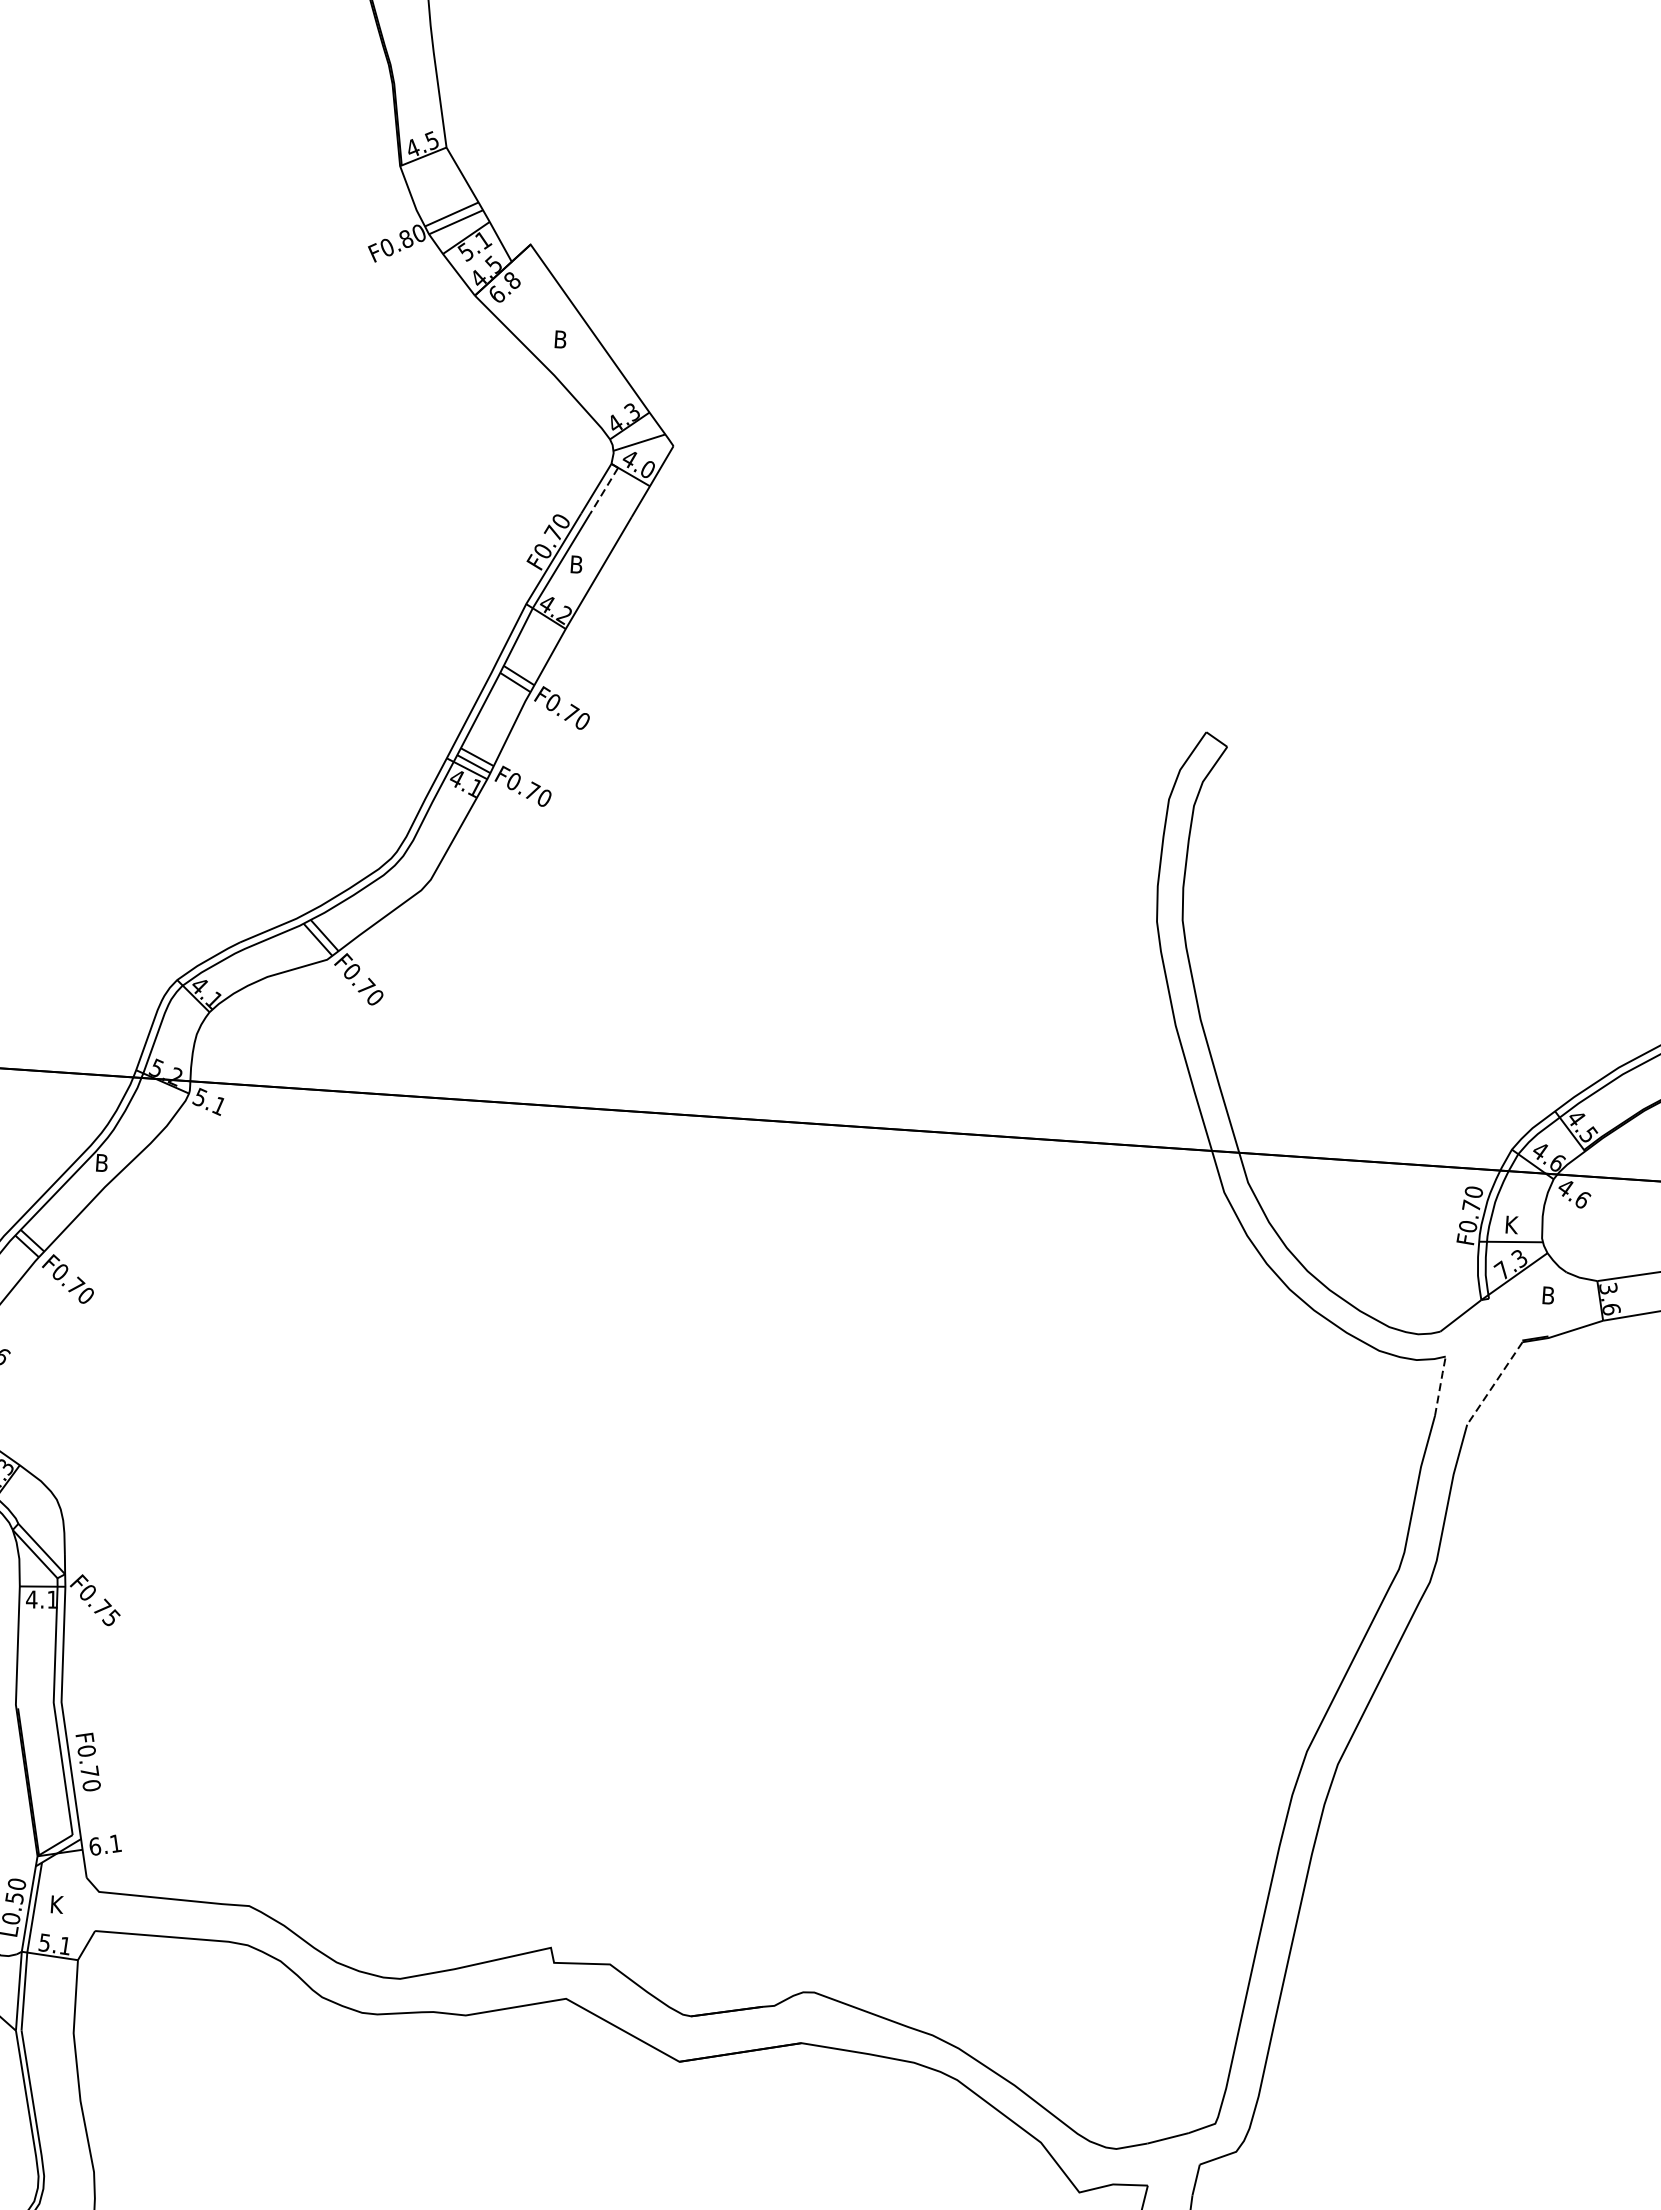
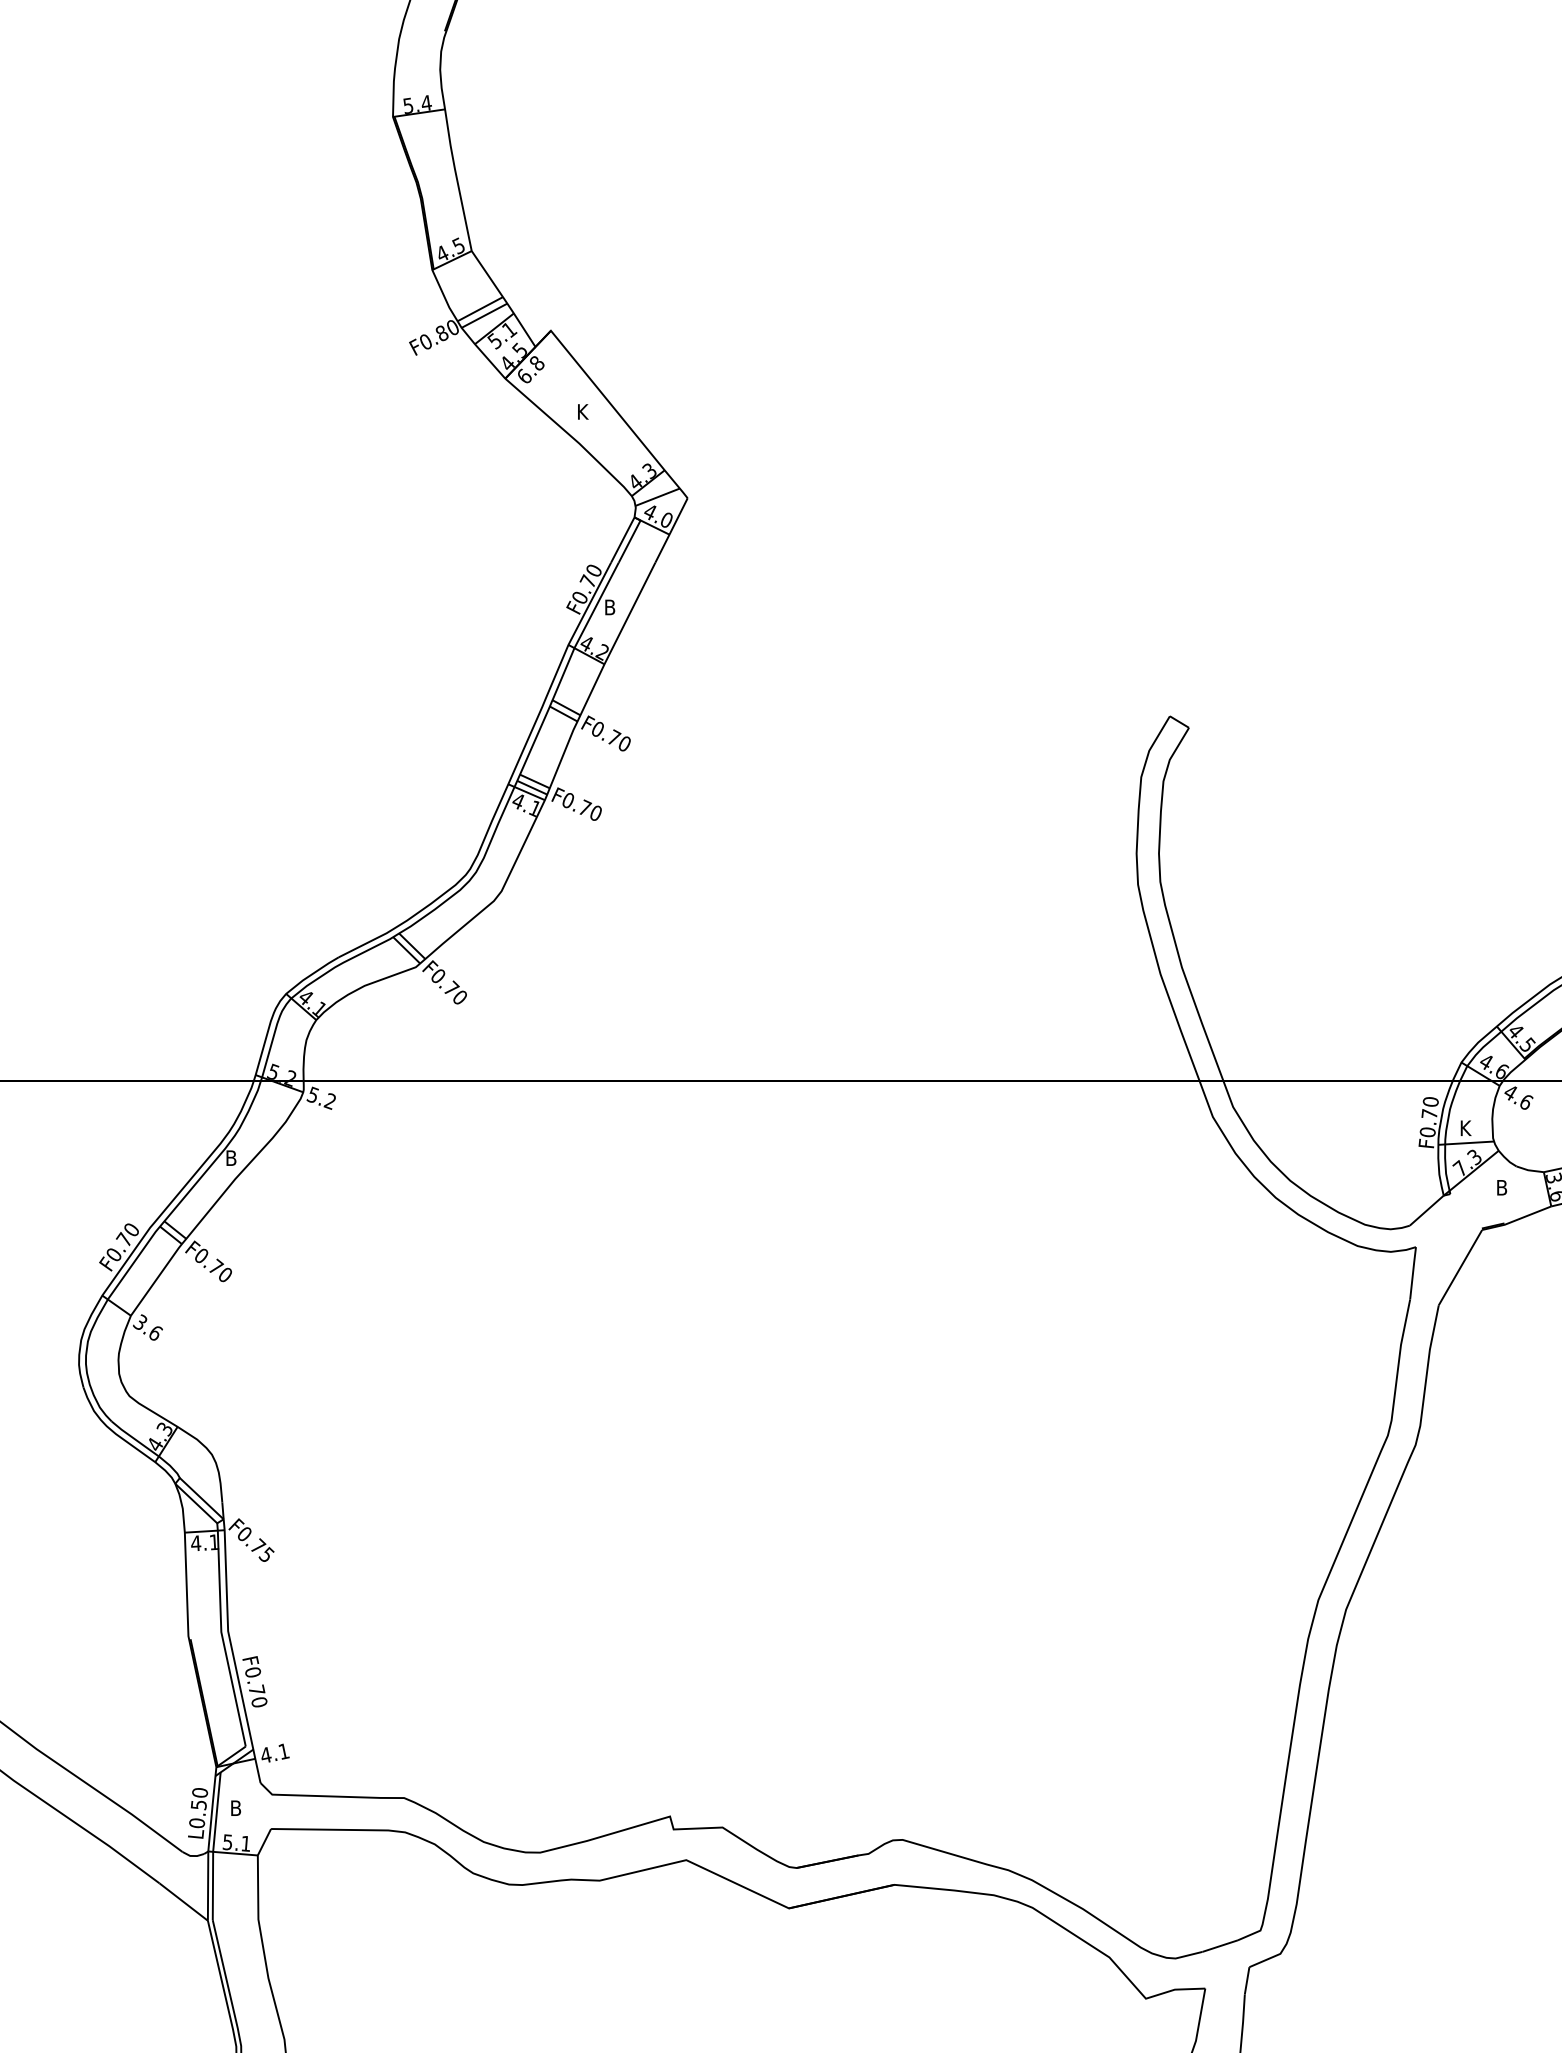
text: (561, 339) -> (583, 411), B -> K
line: (603, 490) -> (629, 541), dashed -> solid
text: (218, 1106) -> (329, 1101), 5.1 -> 5.2
line: (1494, 1384) -> (1460, 1268), dashed -> solid
line: (1440, 1385) -> (1413, 1272), dashed -> solid
text: (95, 1846) -> (266, 1755), 6.1 -> 4.1
text: (58, 1903) -> (237, 1807), K -> B

